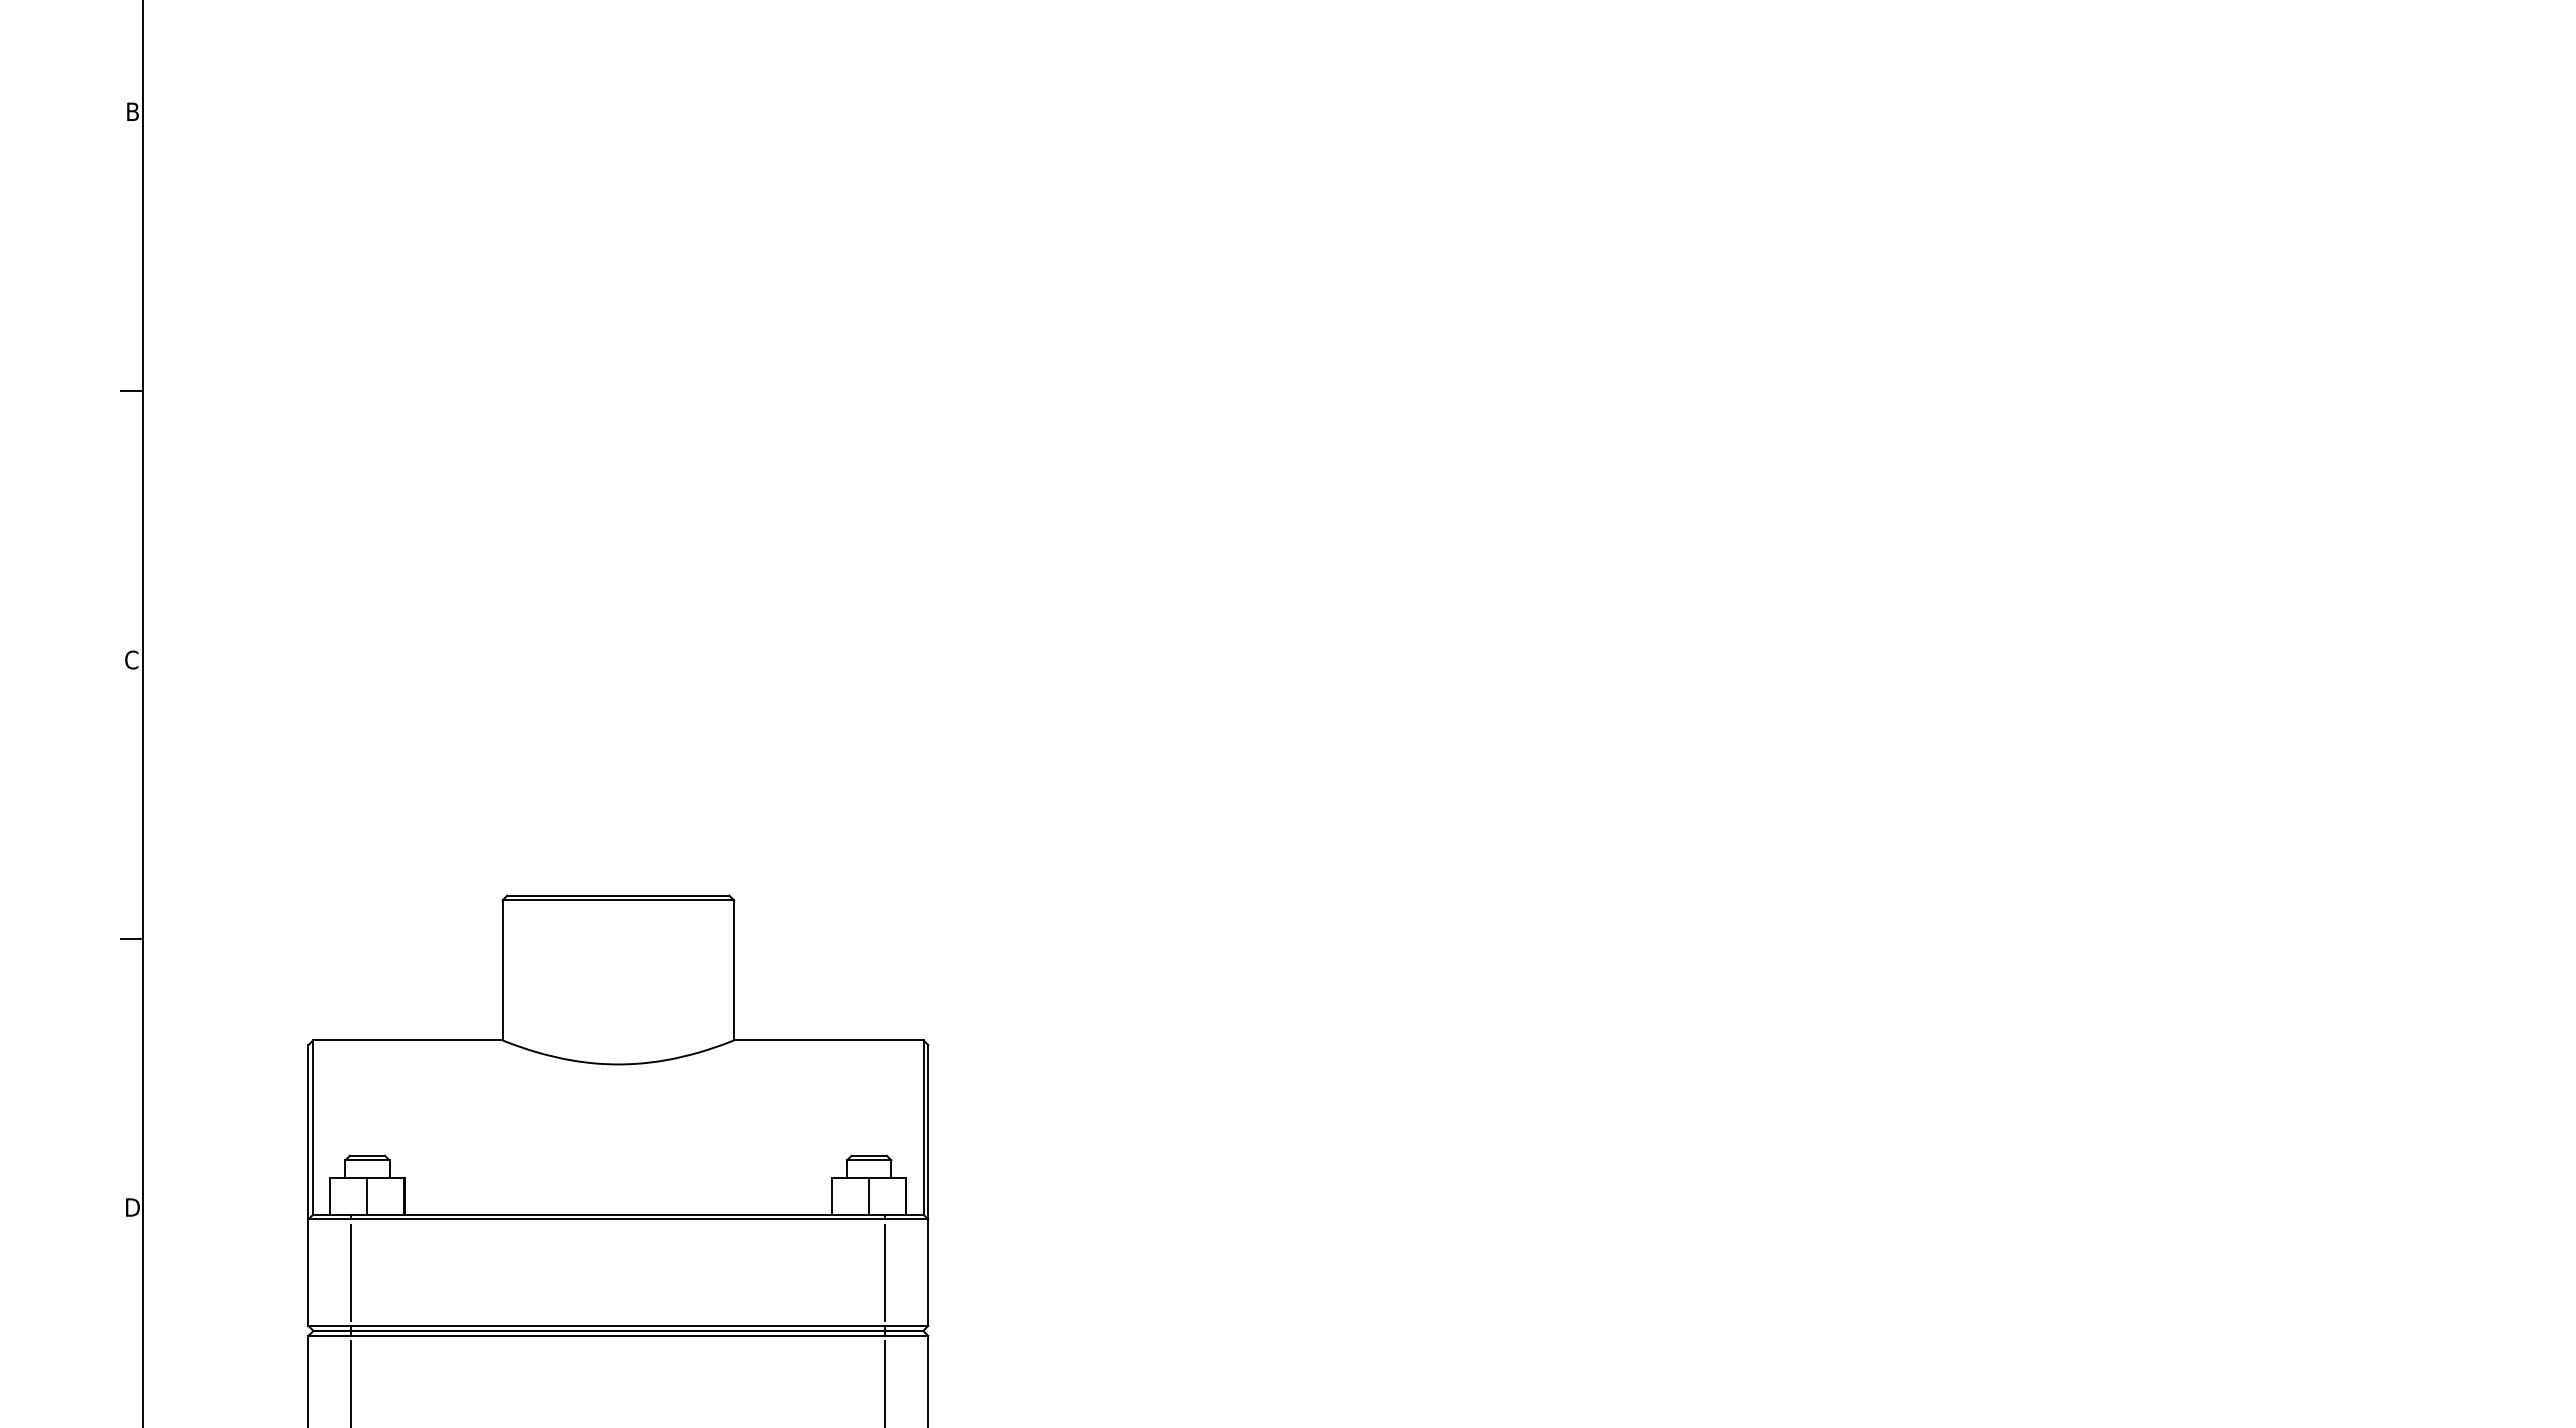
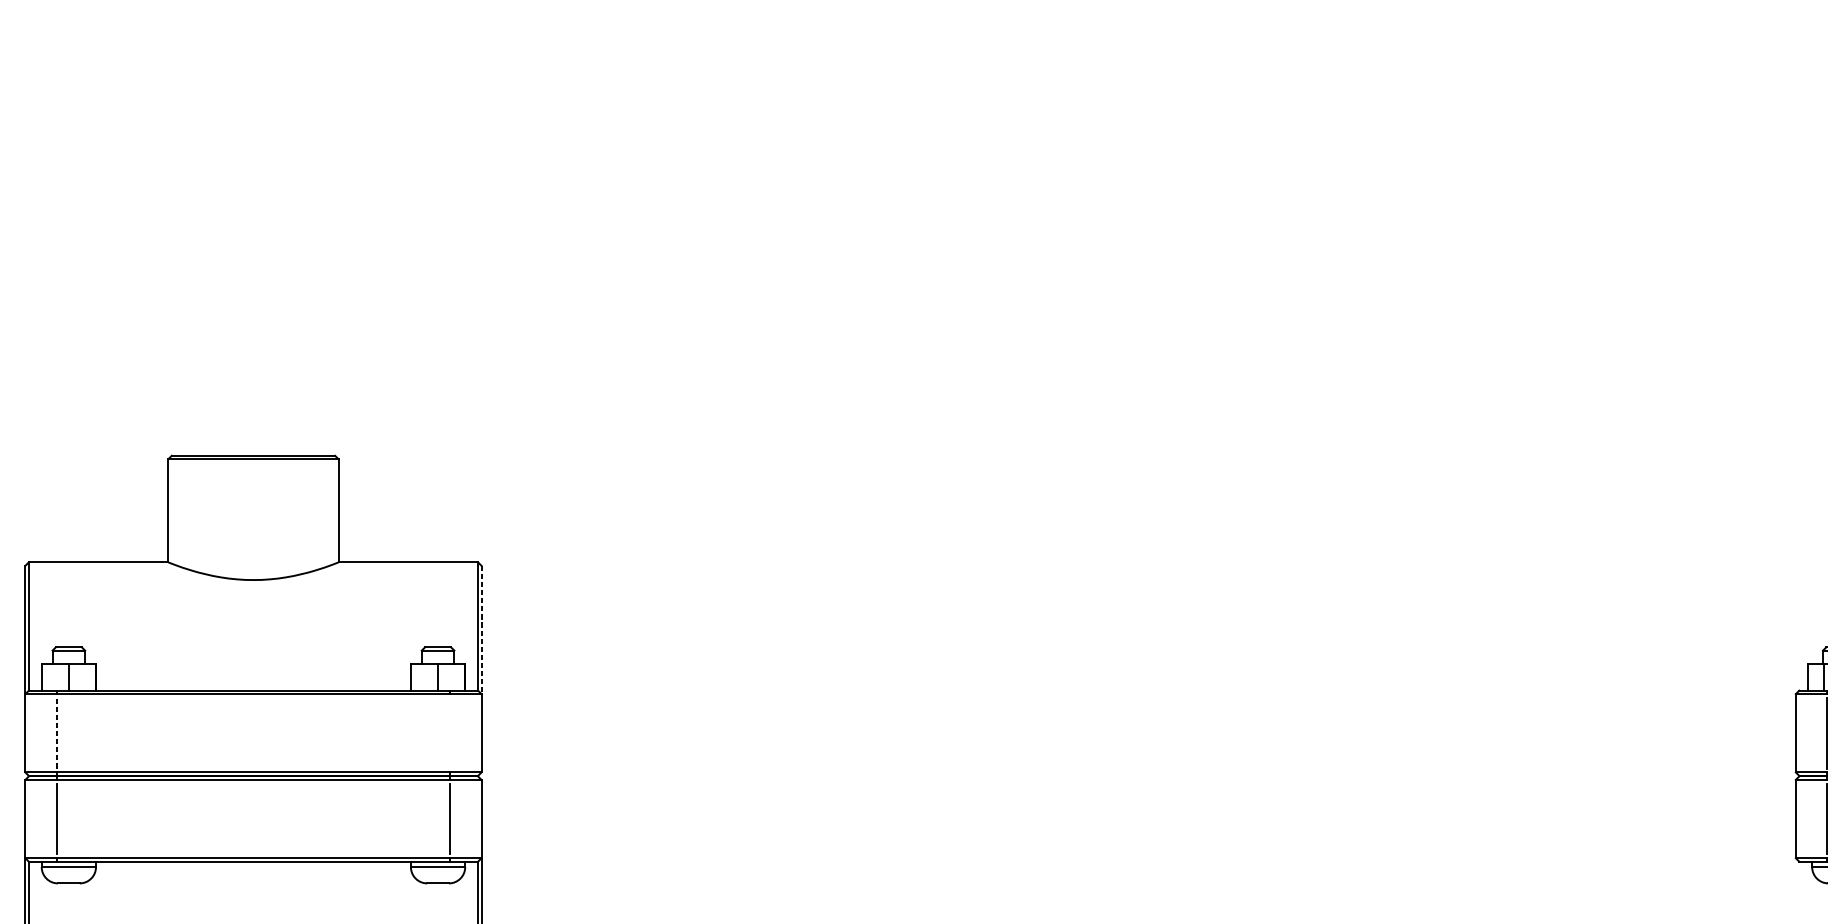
line: (928, 1132) -> (481, 630), solid -> dashed
line: (351, 1272) -> (57, 733), solid -> dashed
line: (885, 1272) -> (450, 733), removed

